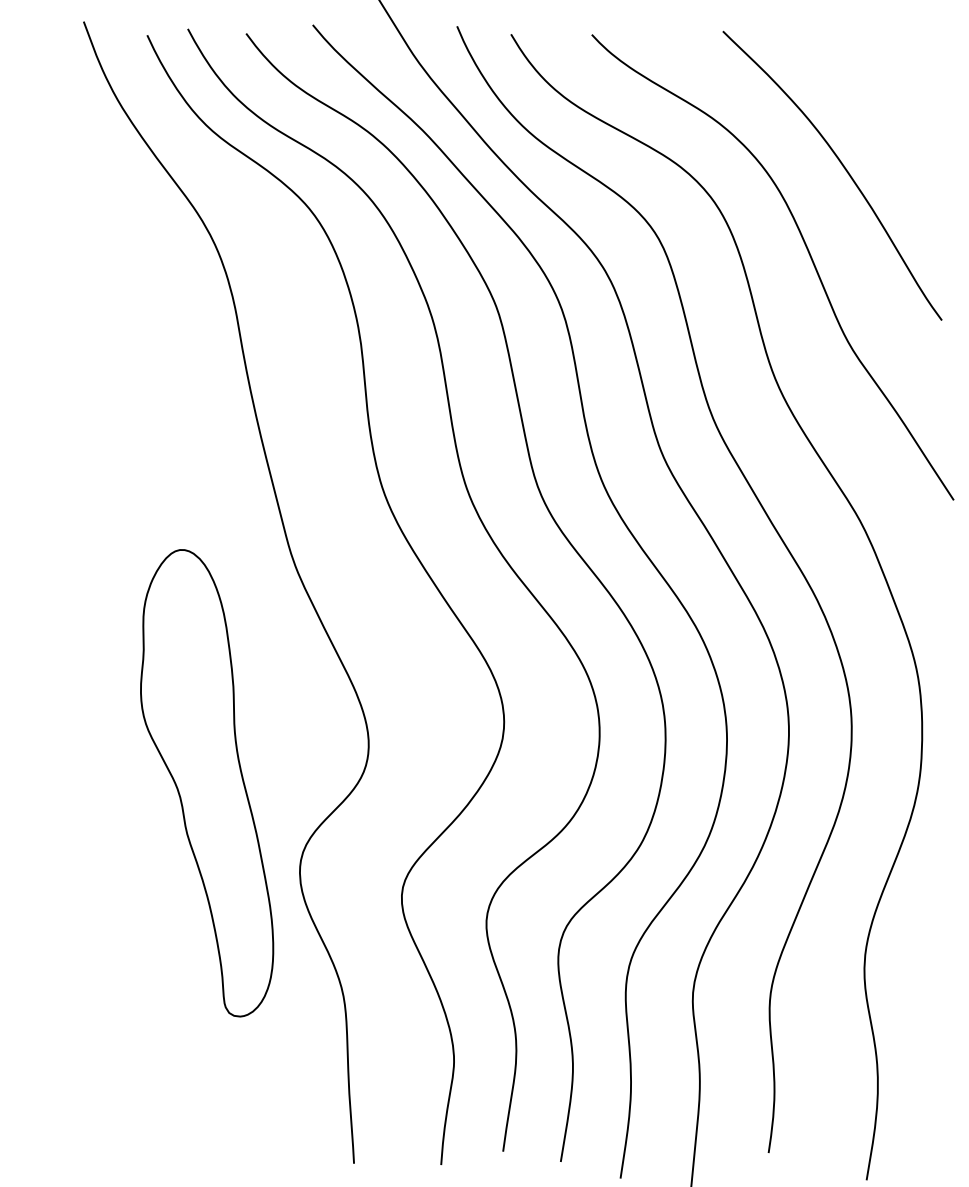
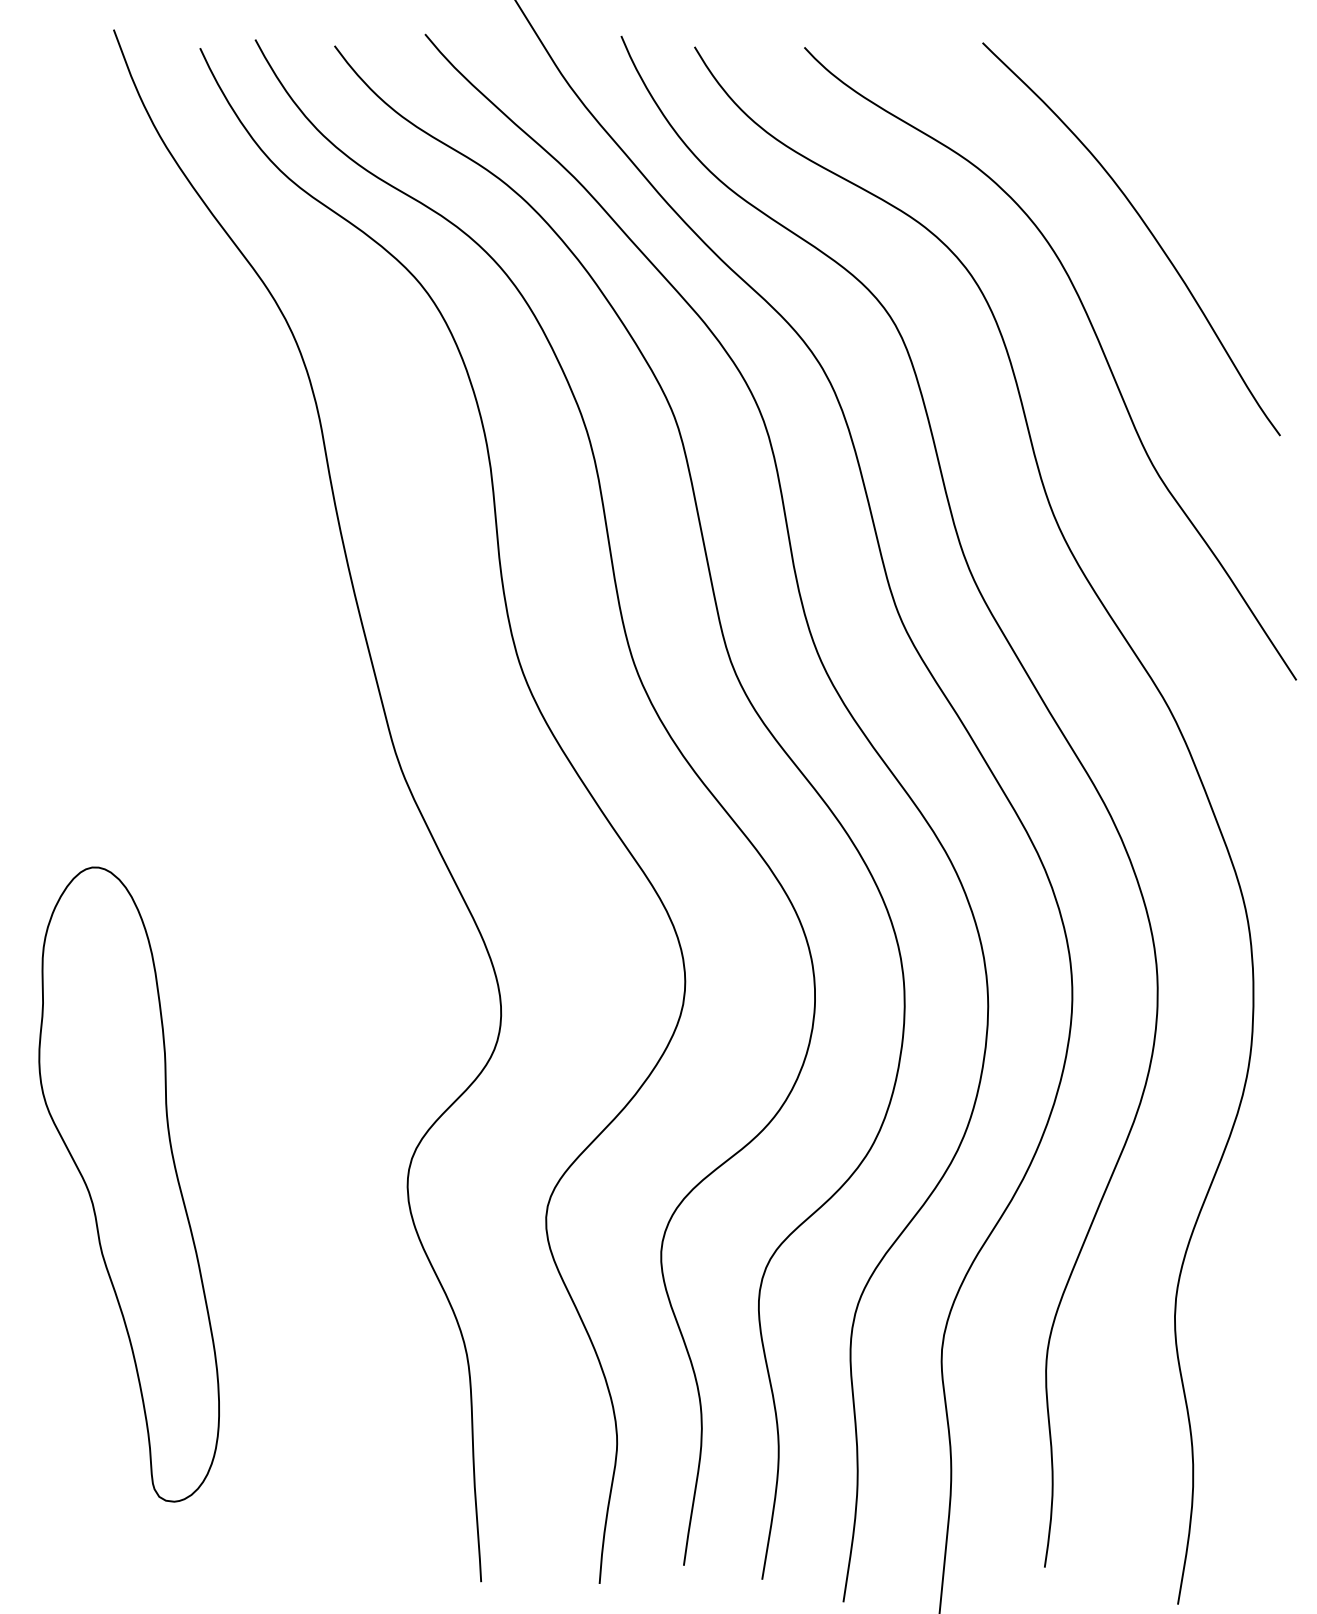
part: (207, 783) -> (129, 1184), moved

